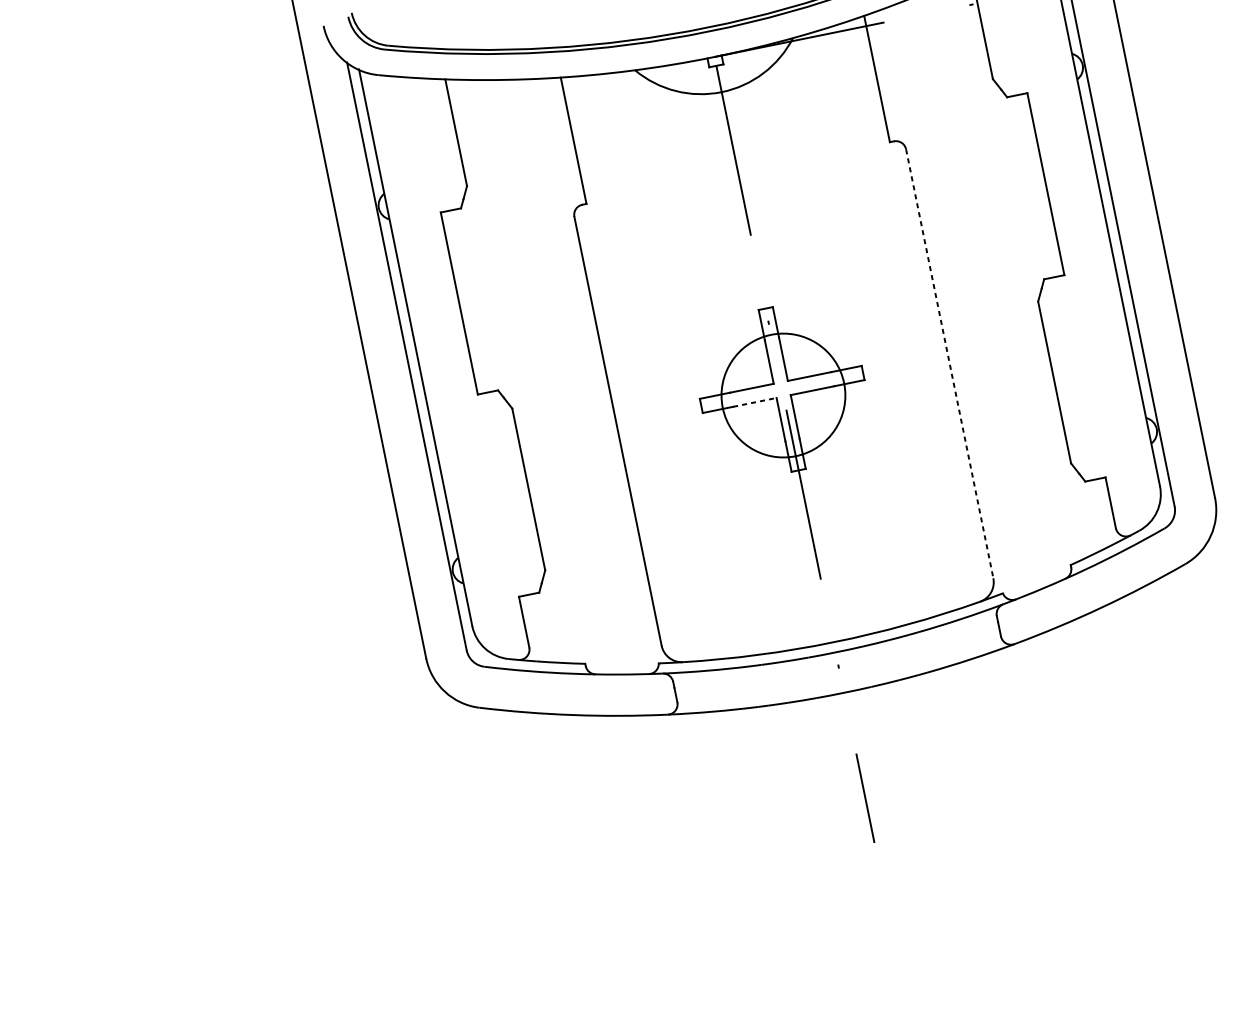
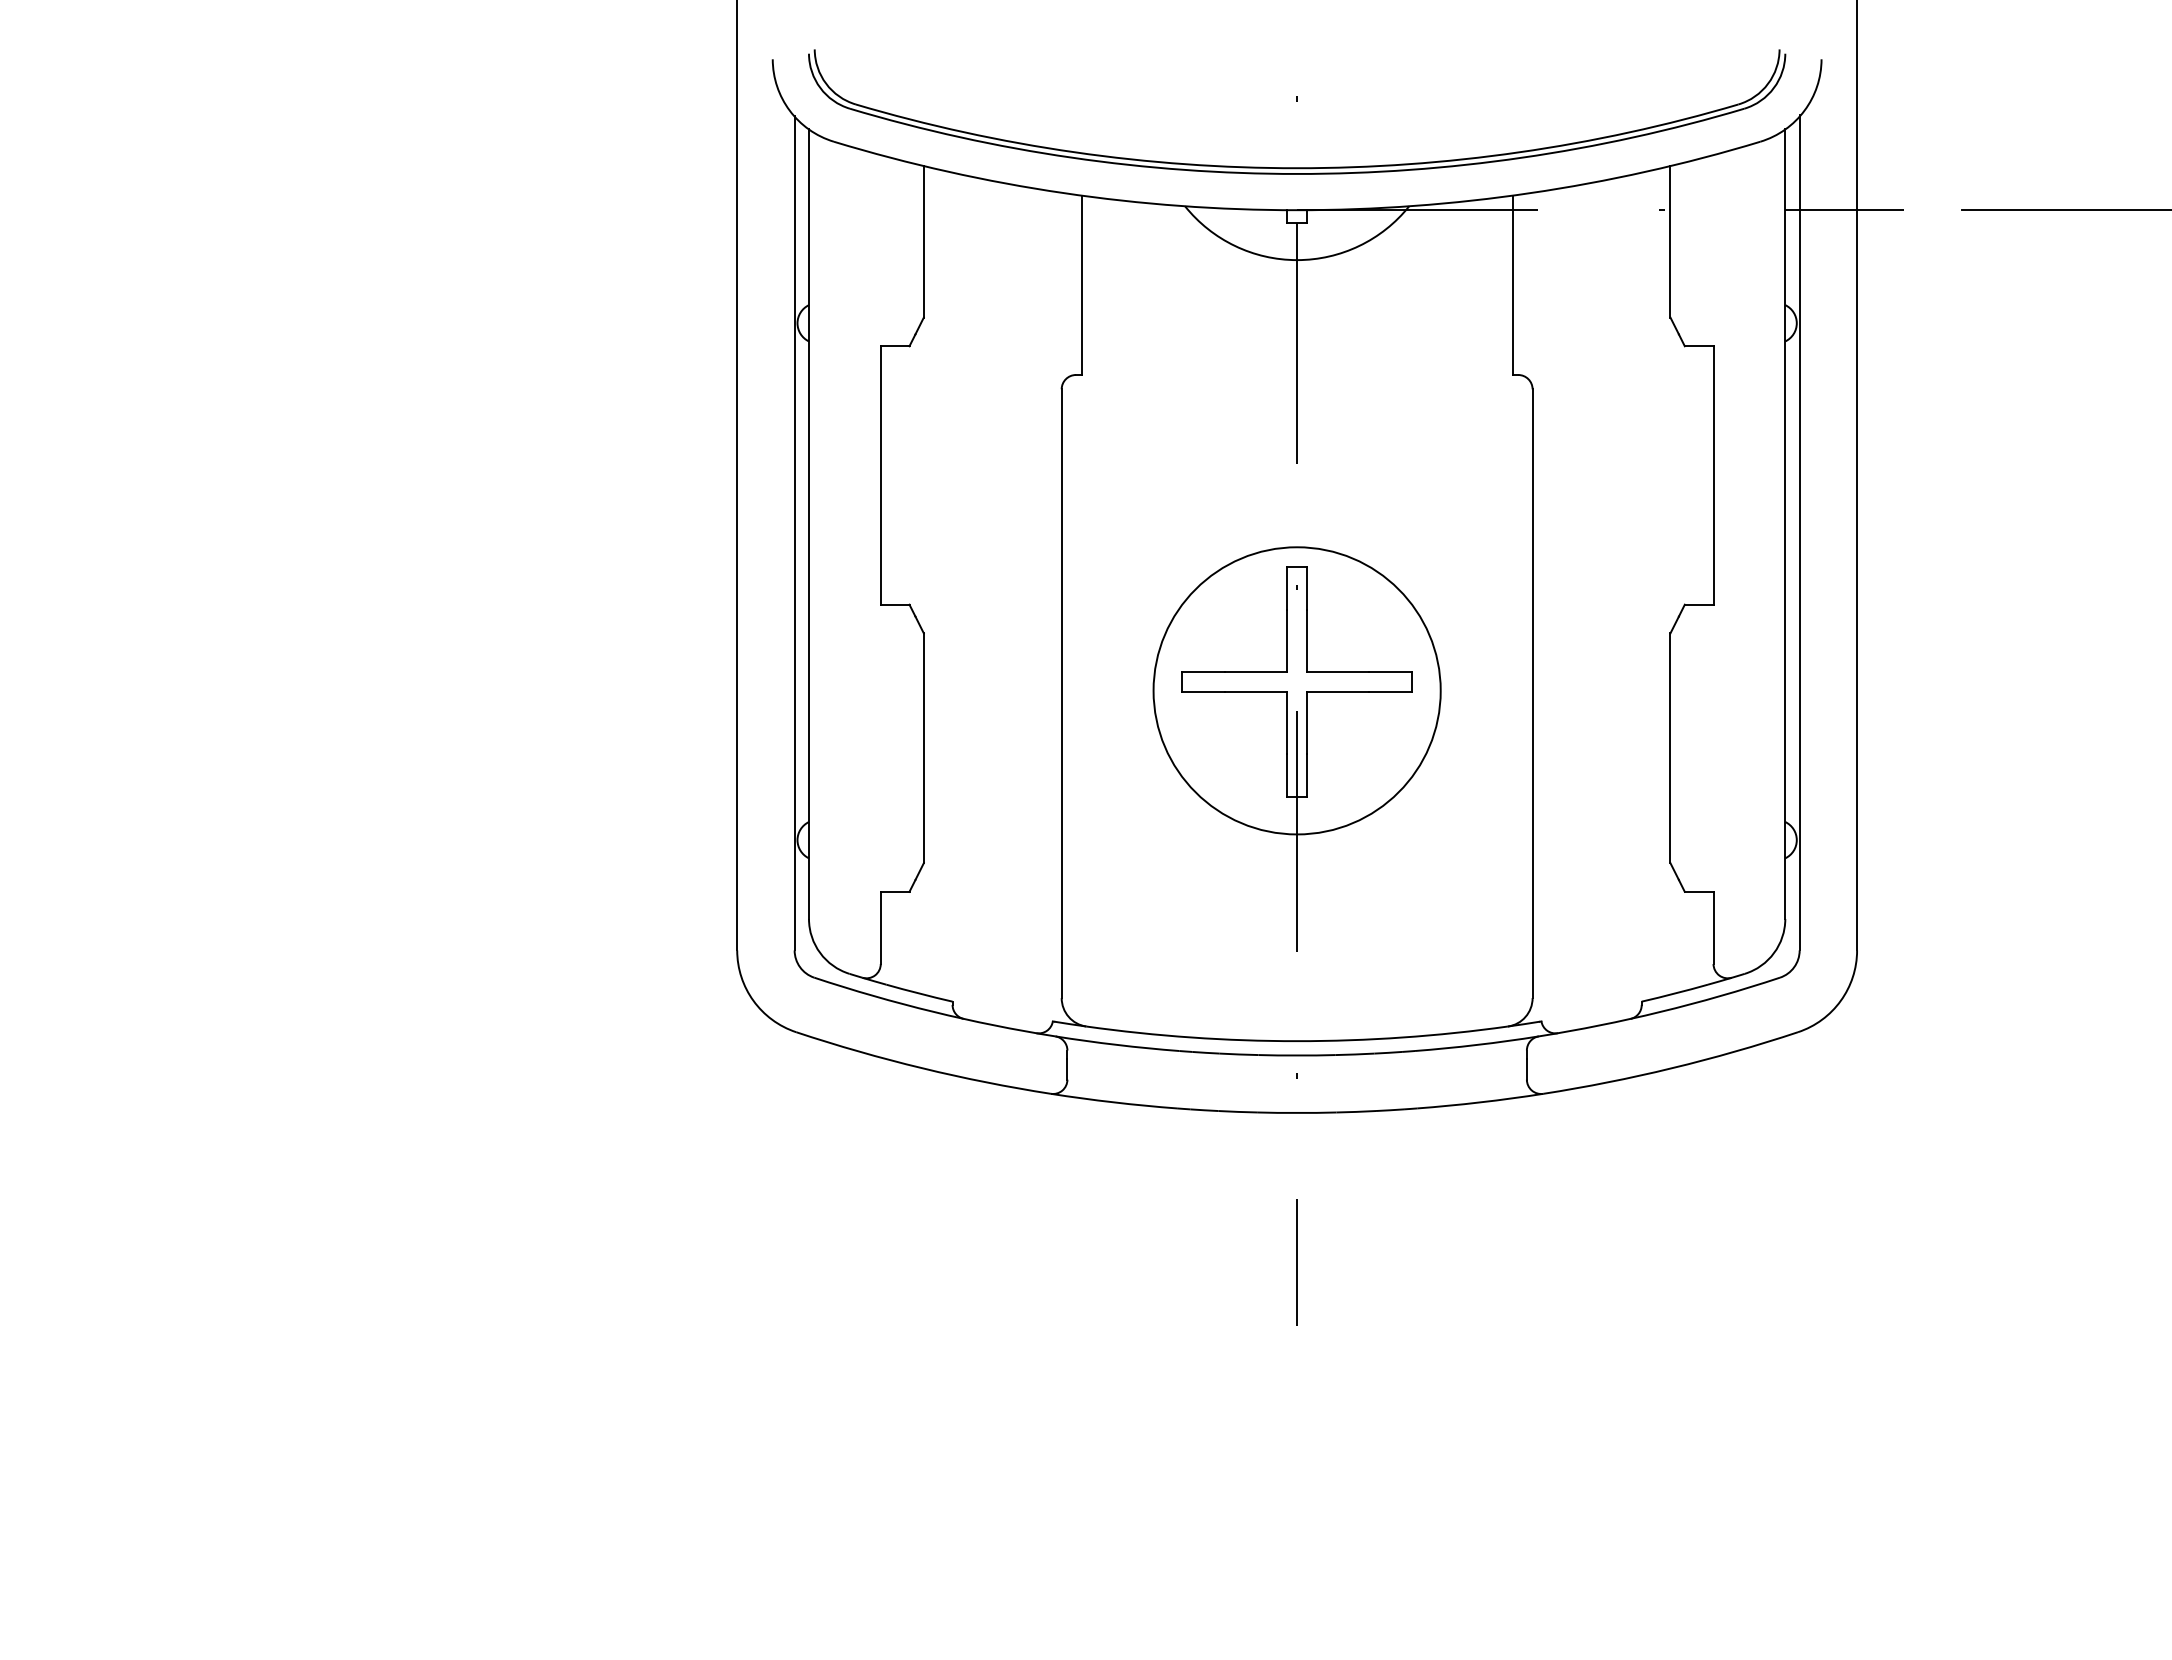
line: (949, 364) -> (1532, 694), dashed -> solid
circle: (782, 395) -> (1296, 690), size x1.67
line: (755, 402) -> (1256, 692), dashed -> solid

